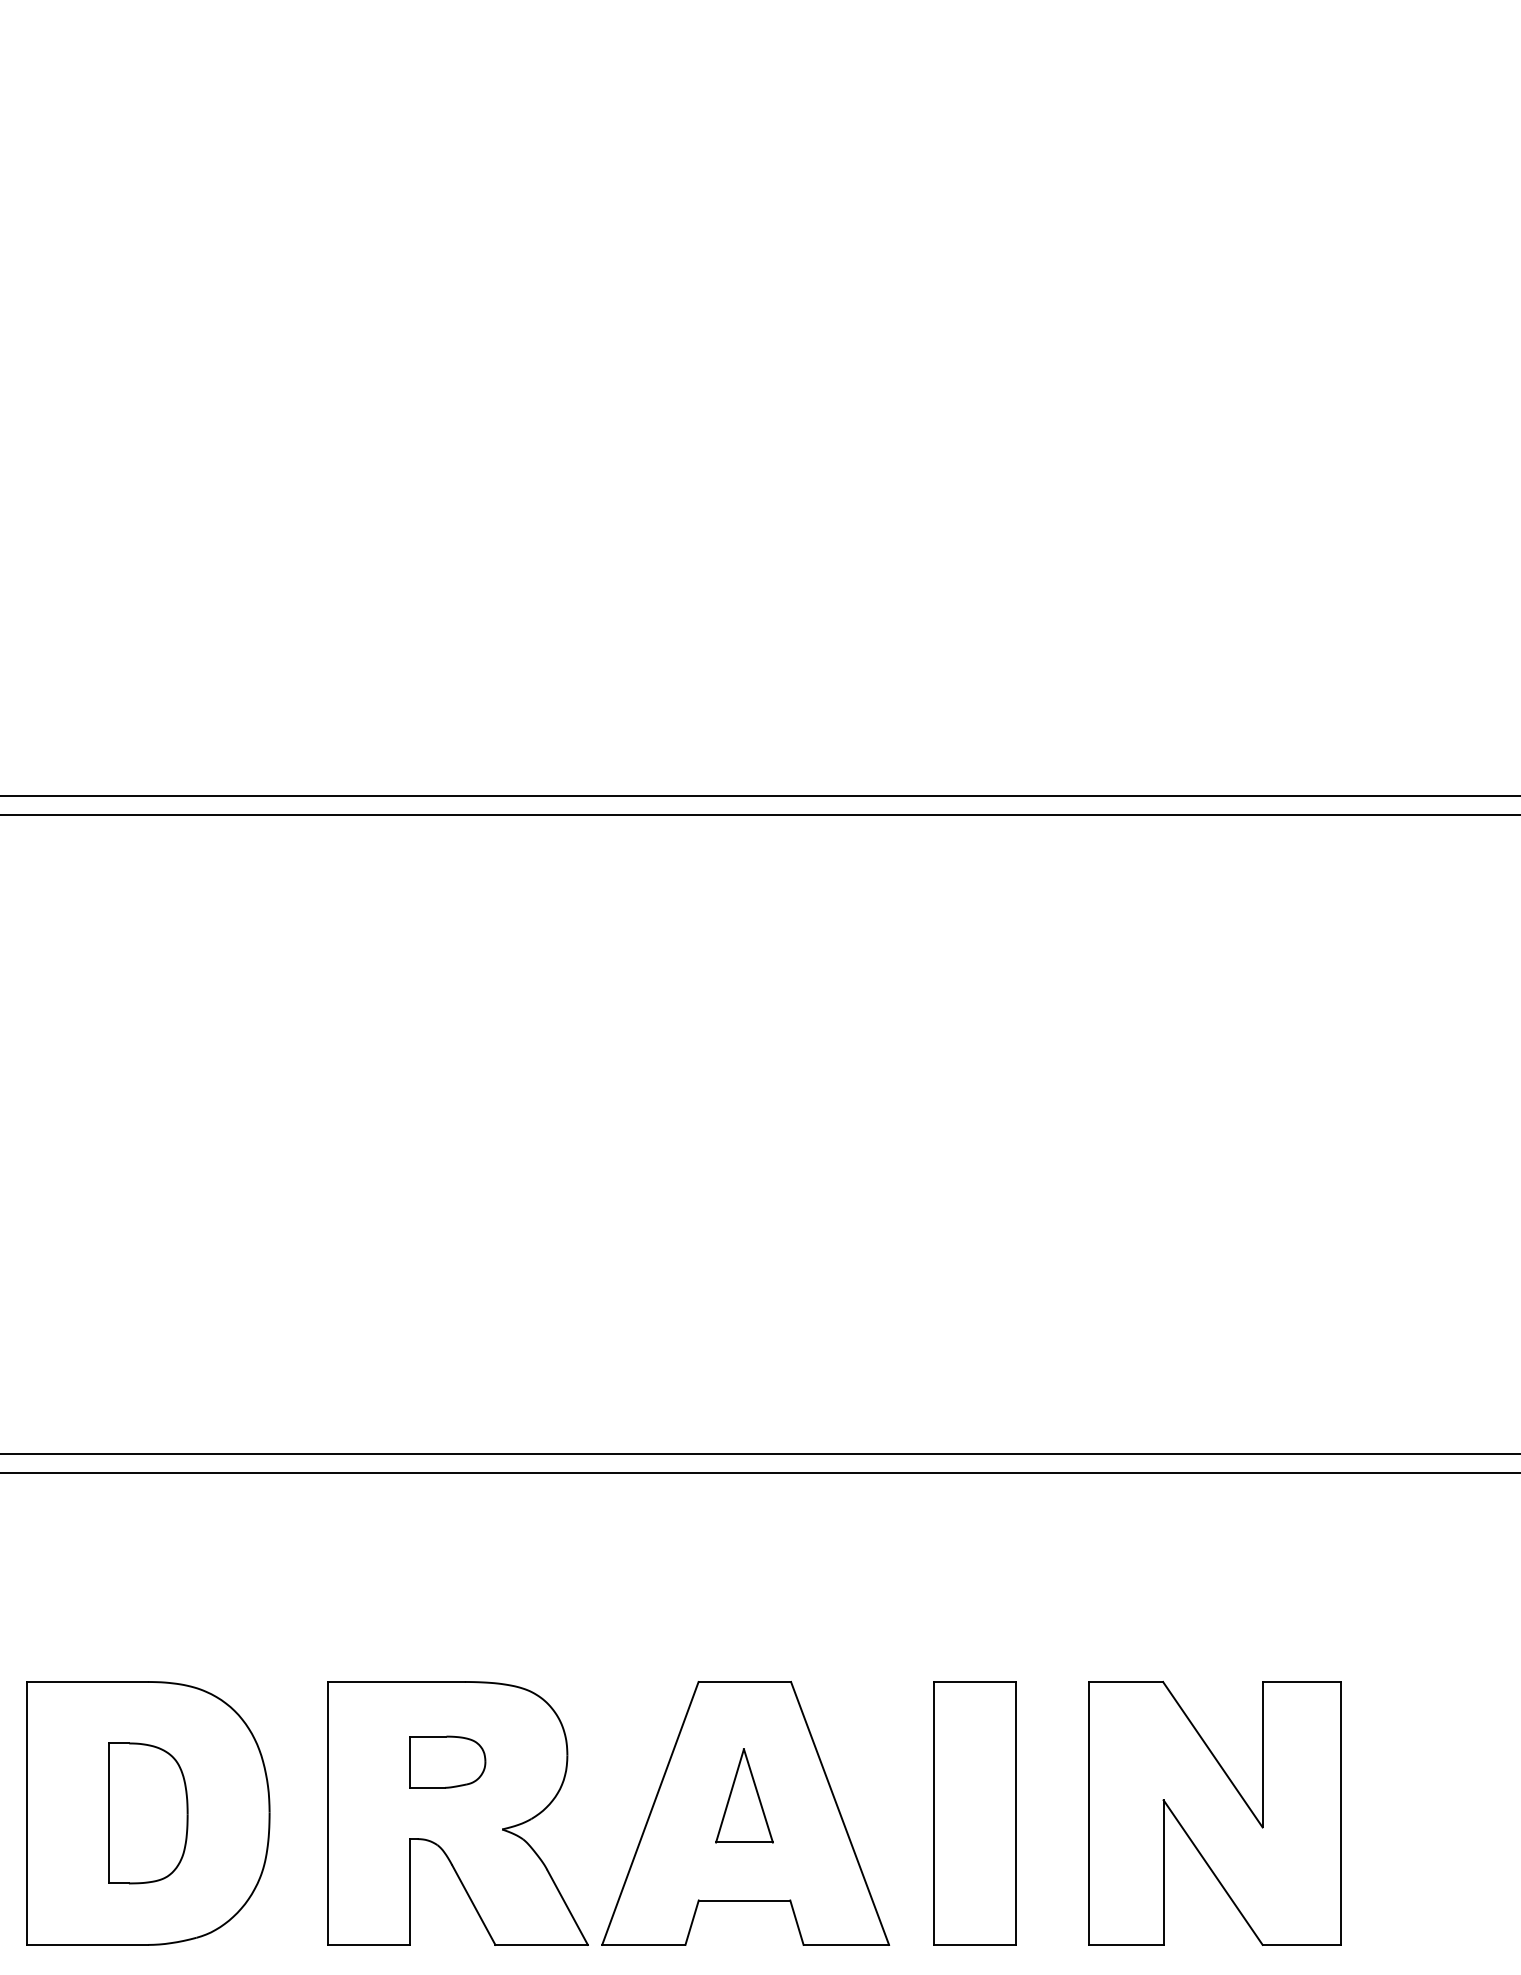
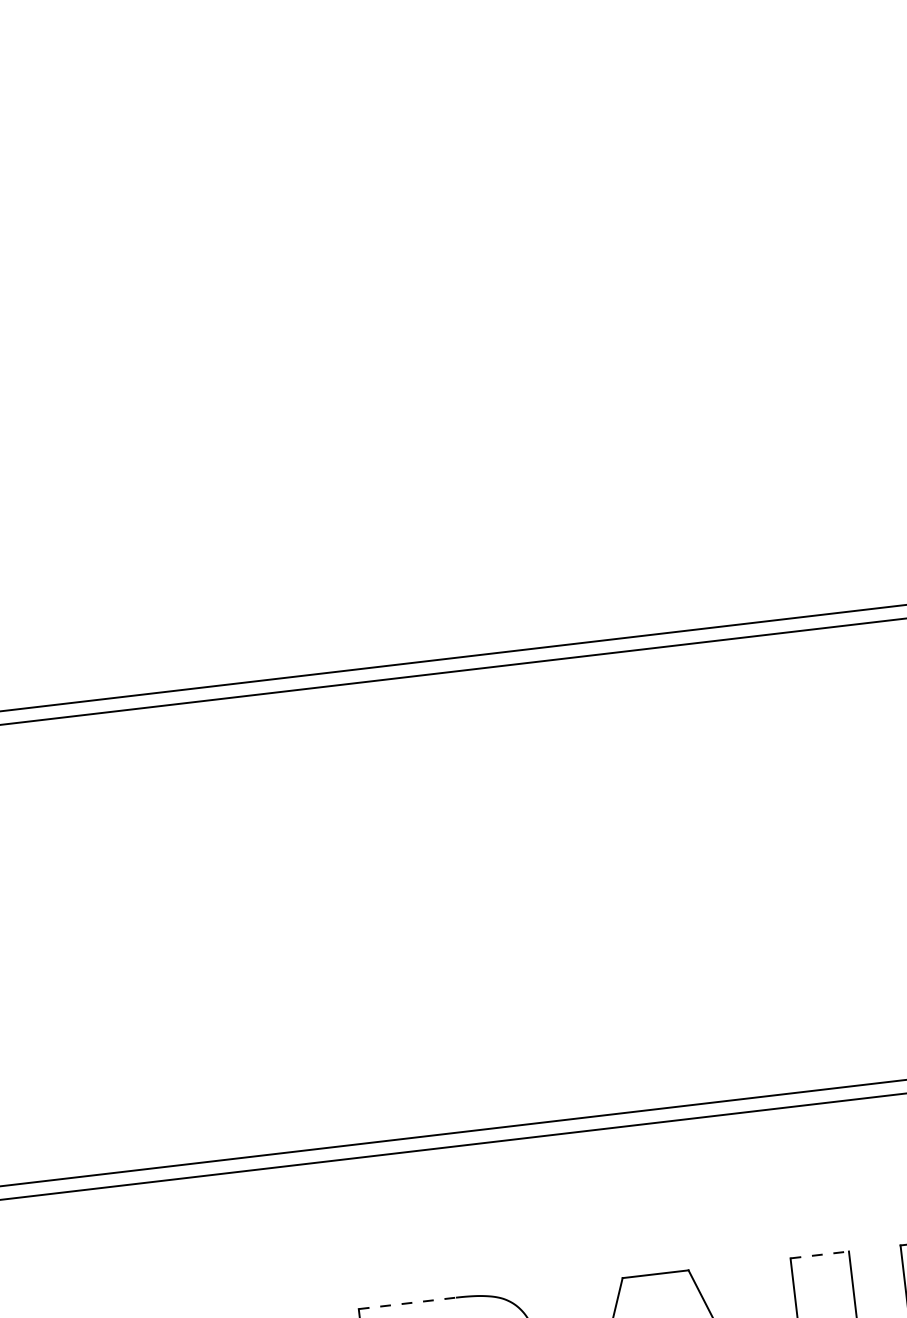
line: (397, 1681) -> (408, 1302), solid -> dashed
line: (975, 1681) -> (819, 1254), solid -> dashed

